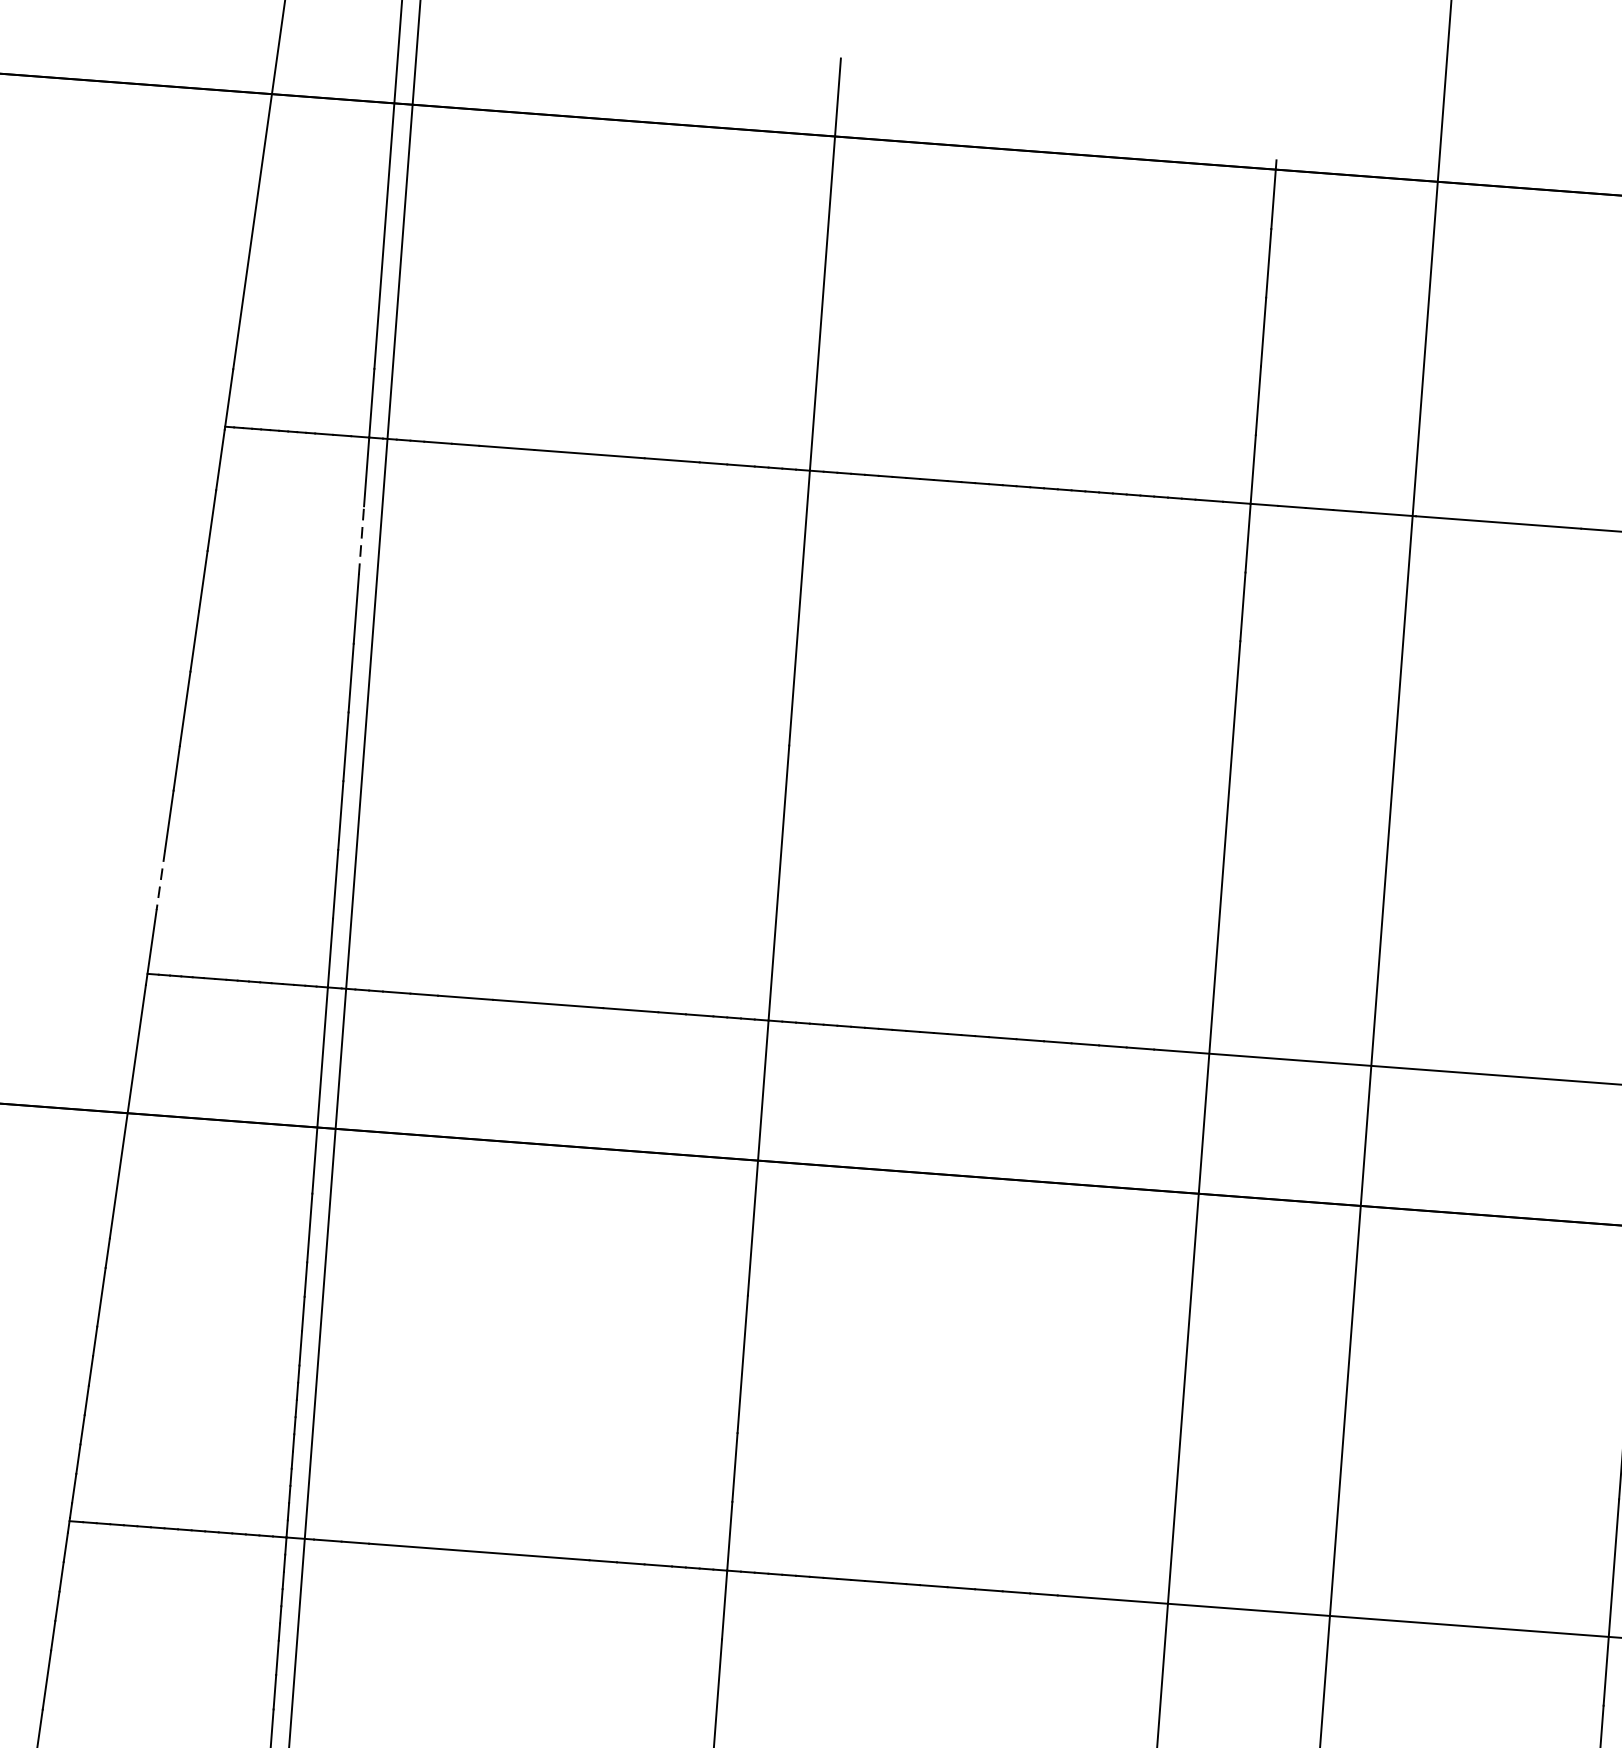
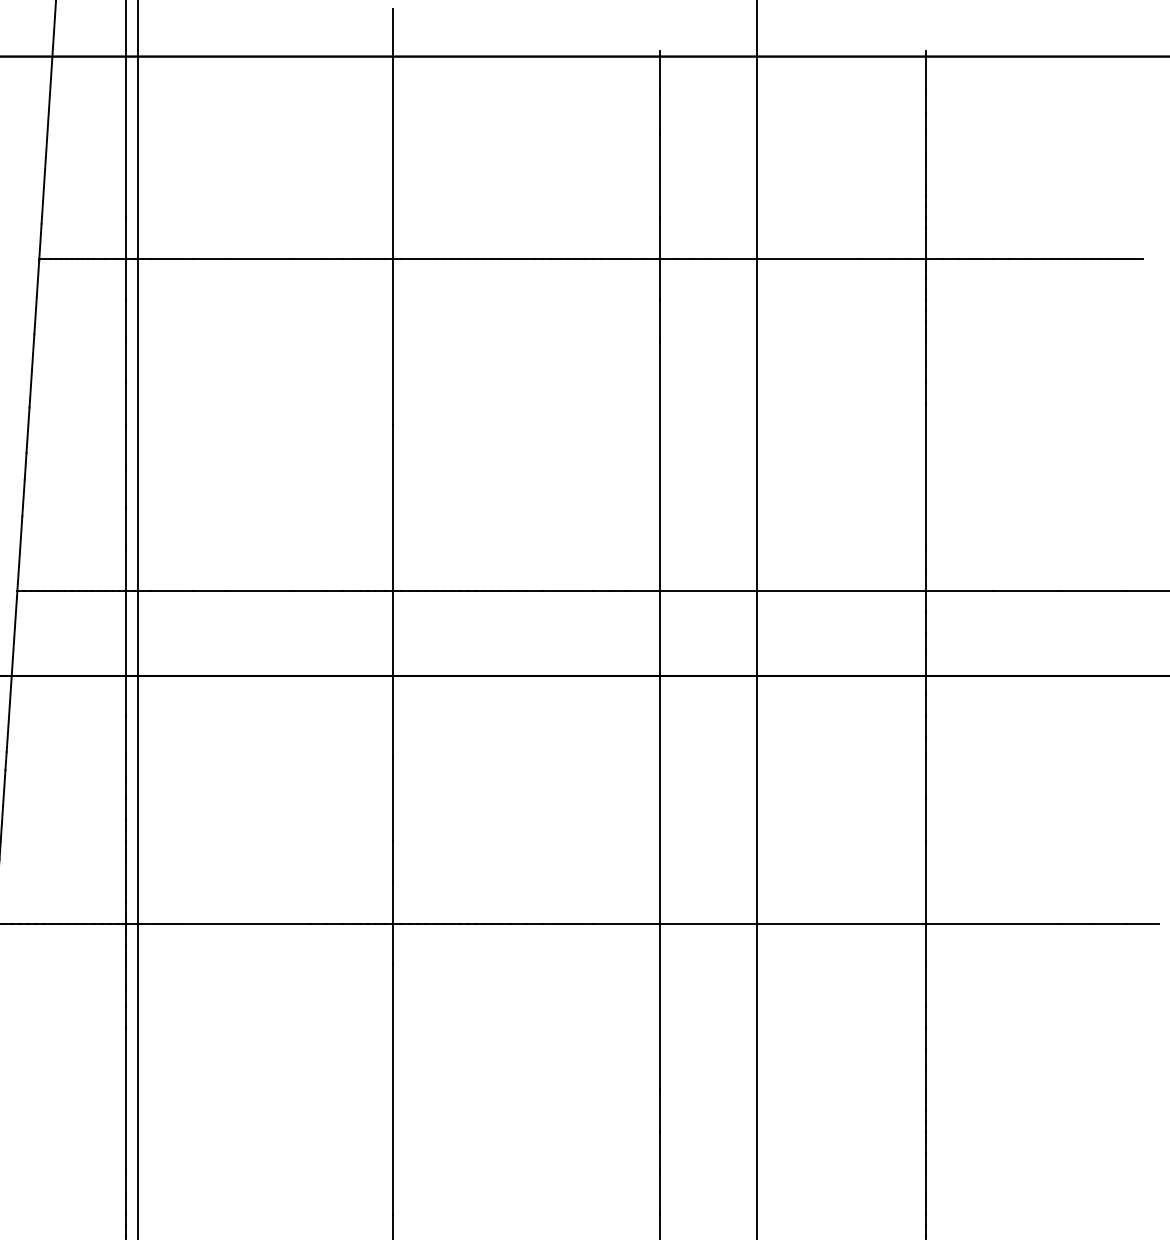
line: (361, 541) -> (126, 321), dashed -> solid
line: (161, 880) -> (21, 534), dashed -> solid

